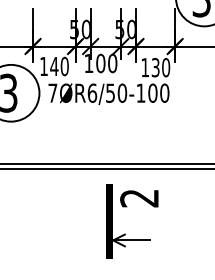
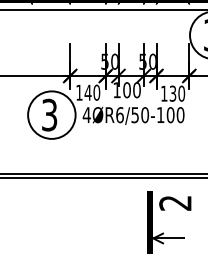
text: (52, 92) -> (86, 114), 7ØR6/50-100 -> 4ØR6/50-100
part: (125, 233) -> (163, 232), moved

